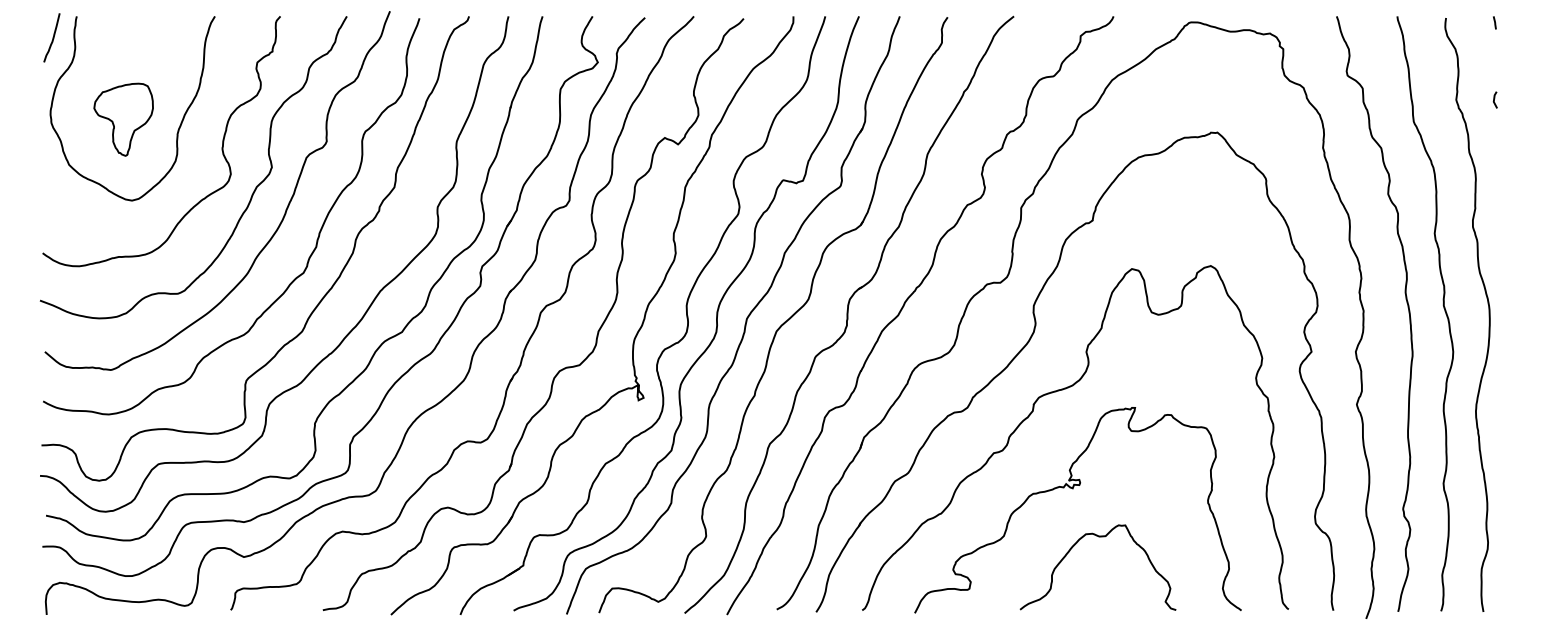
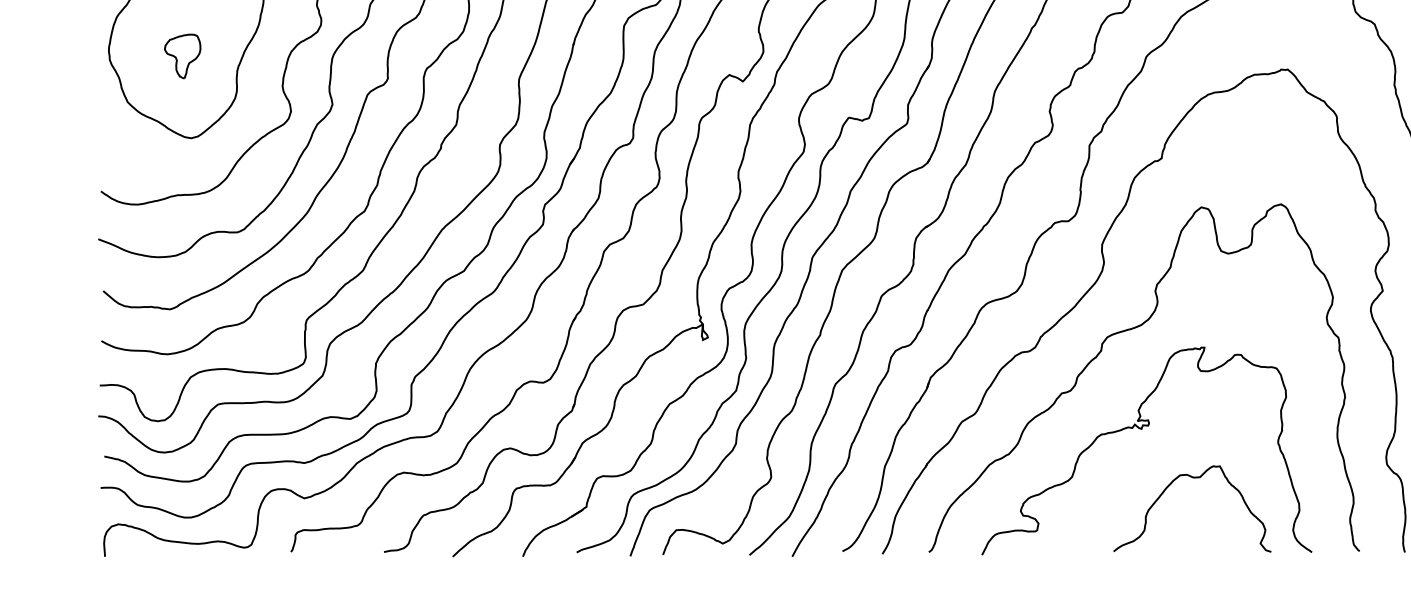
part: (123, 119) -> (182, 56), size x0.6
curve: (1098, 537) -> (1192, 478), moved

